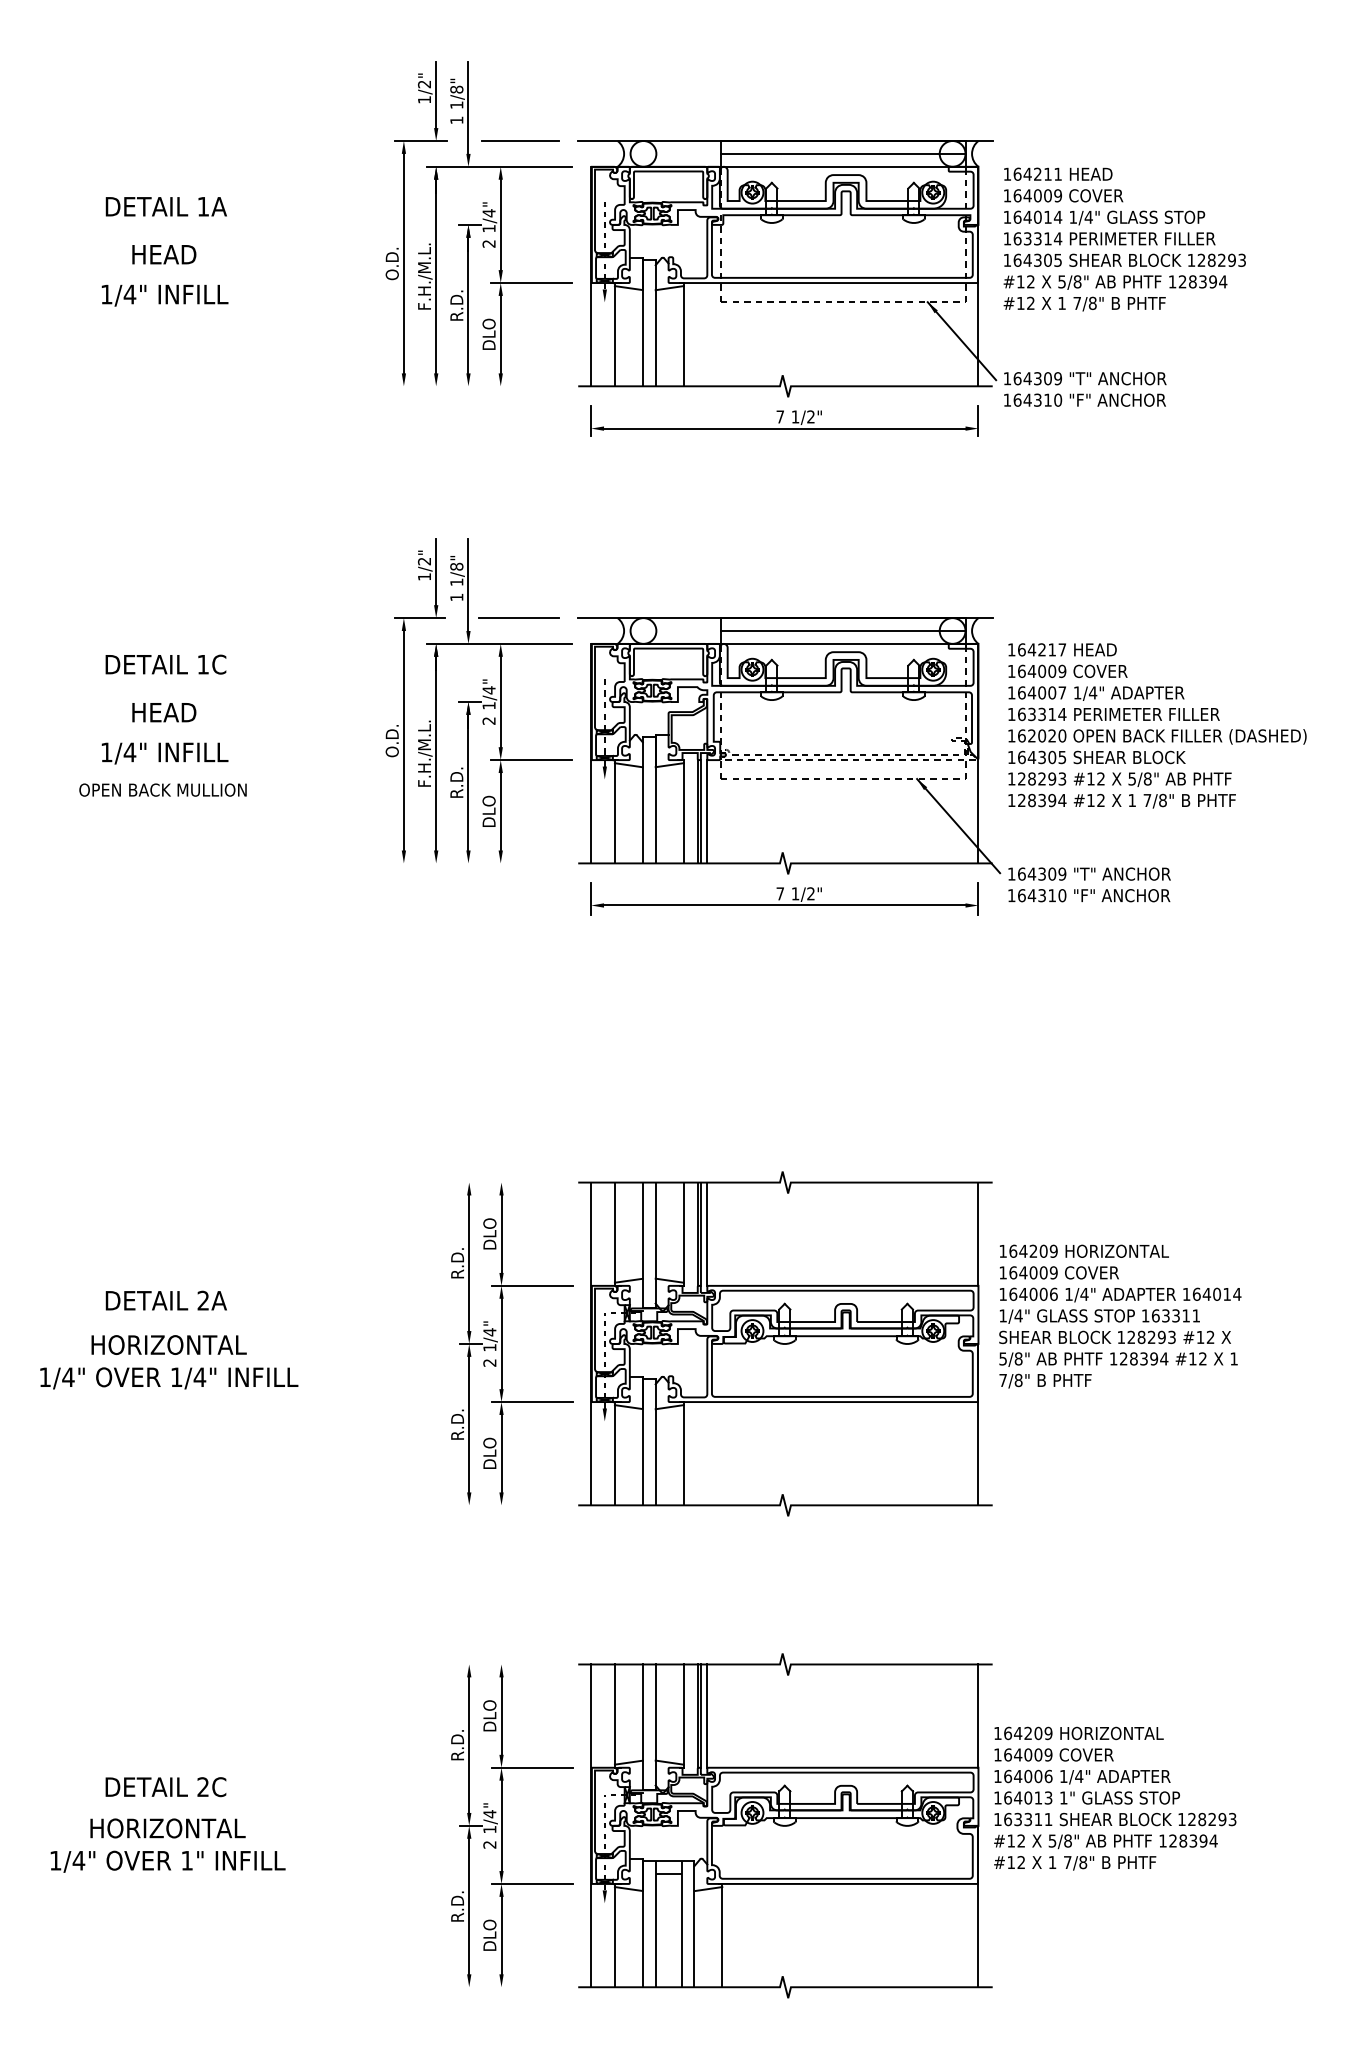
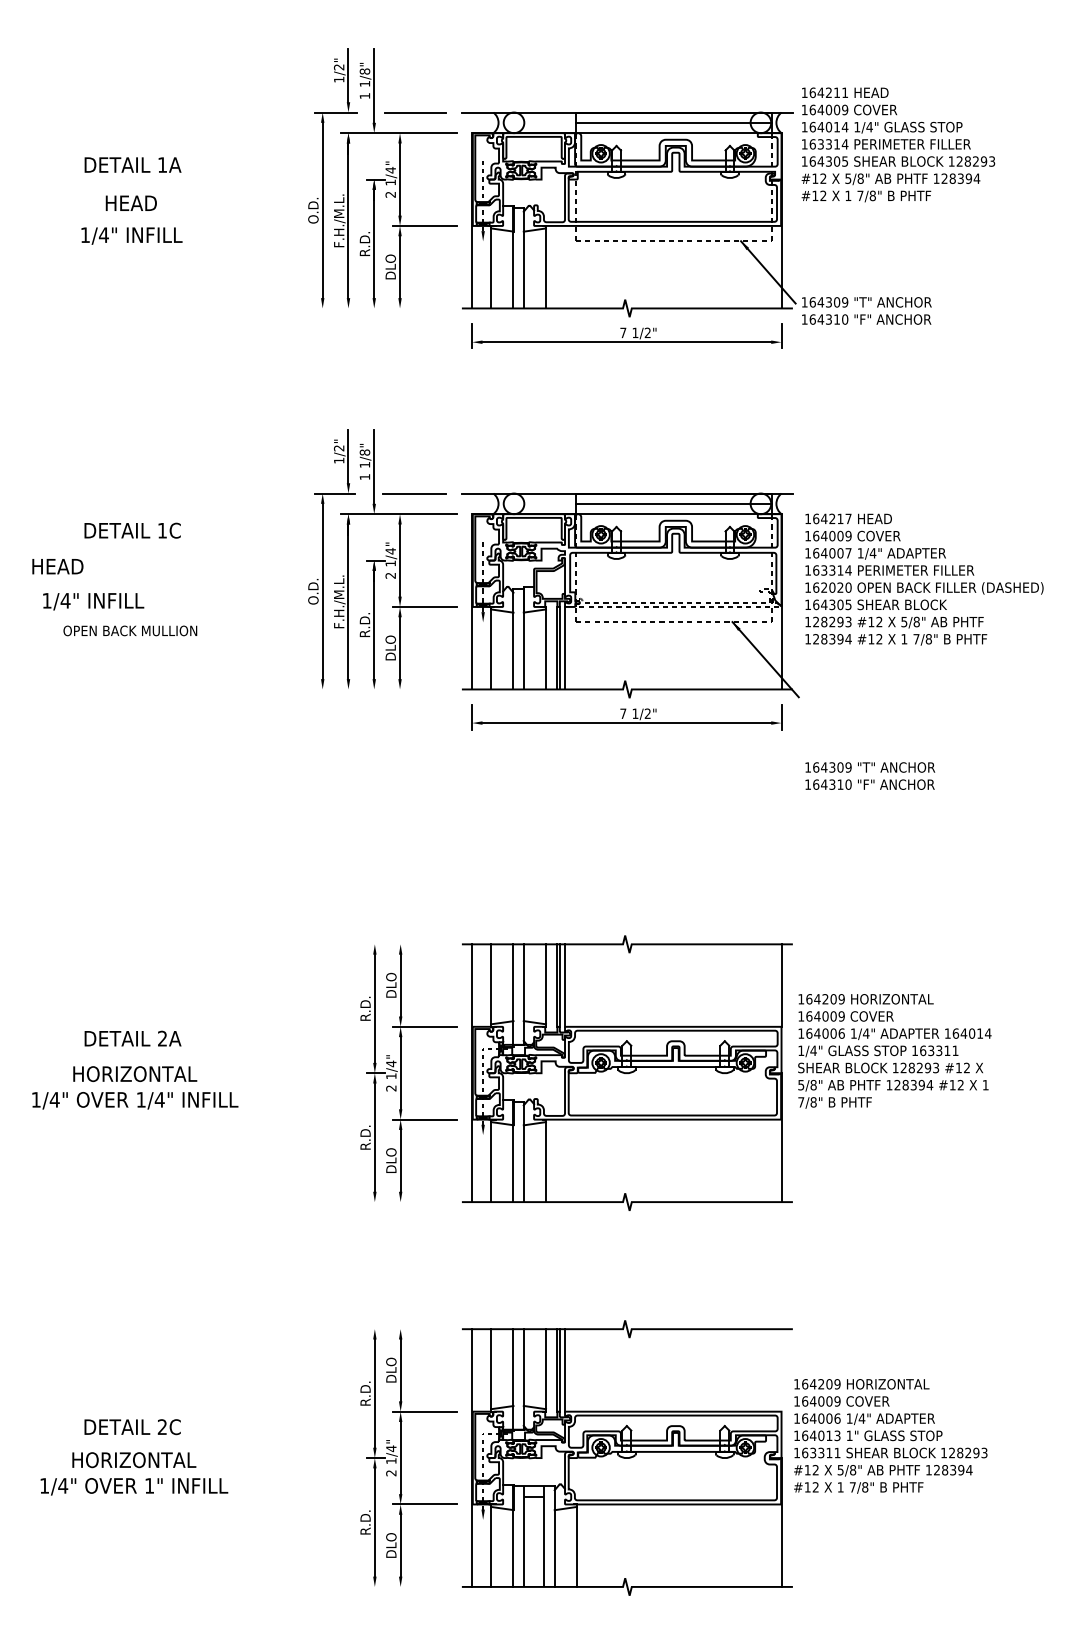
text: (1124, 239) -> (898, 144), moved
text: (164, 712) -> (58, 566), moved
text: (164, 753) -> (93, 601), moved
text: (1089, 884) -> (870, 775), moved
line: (978, 1715) -> (781, 1369), removed

